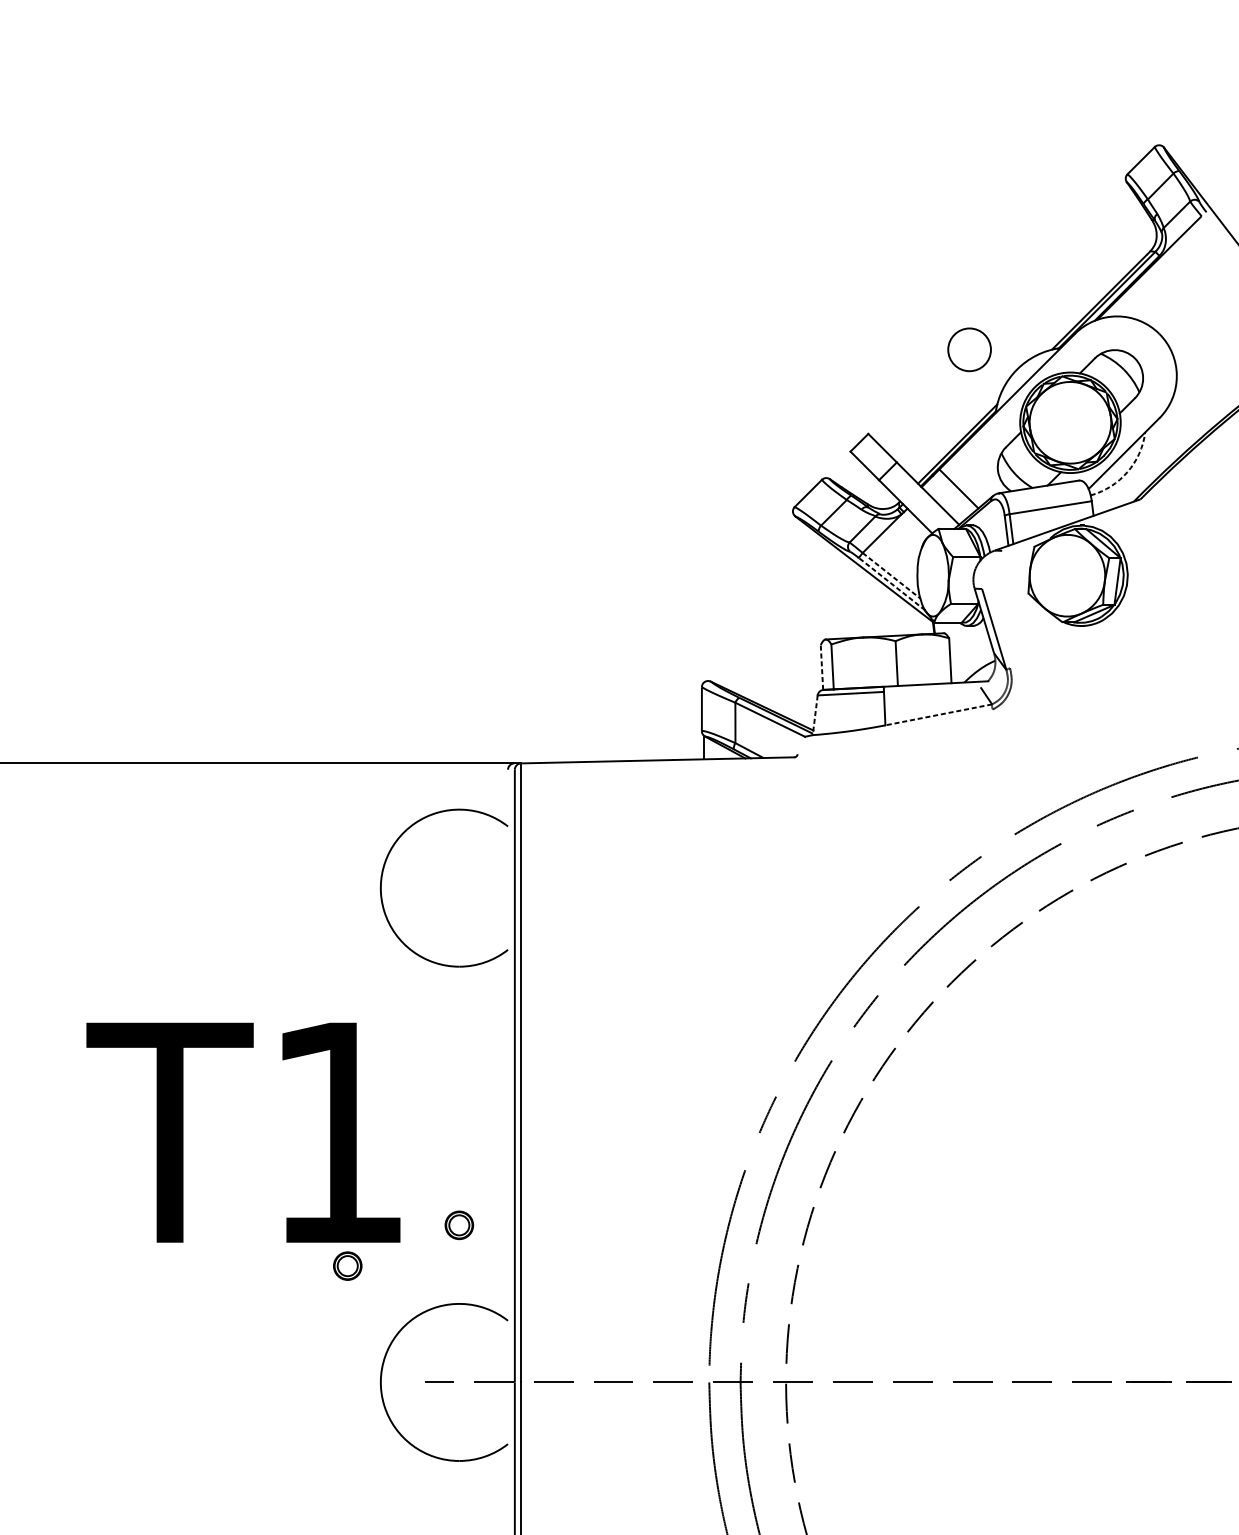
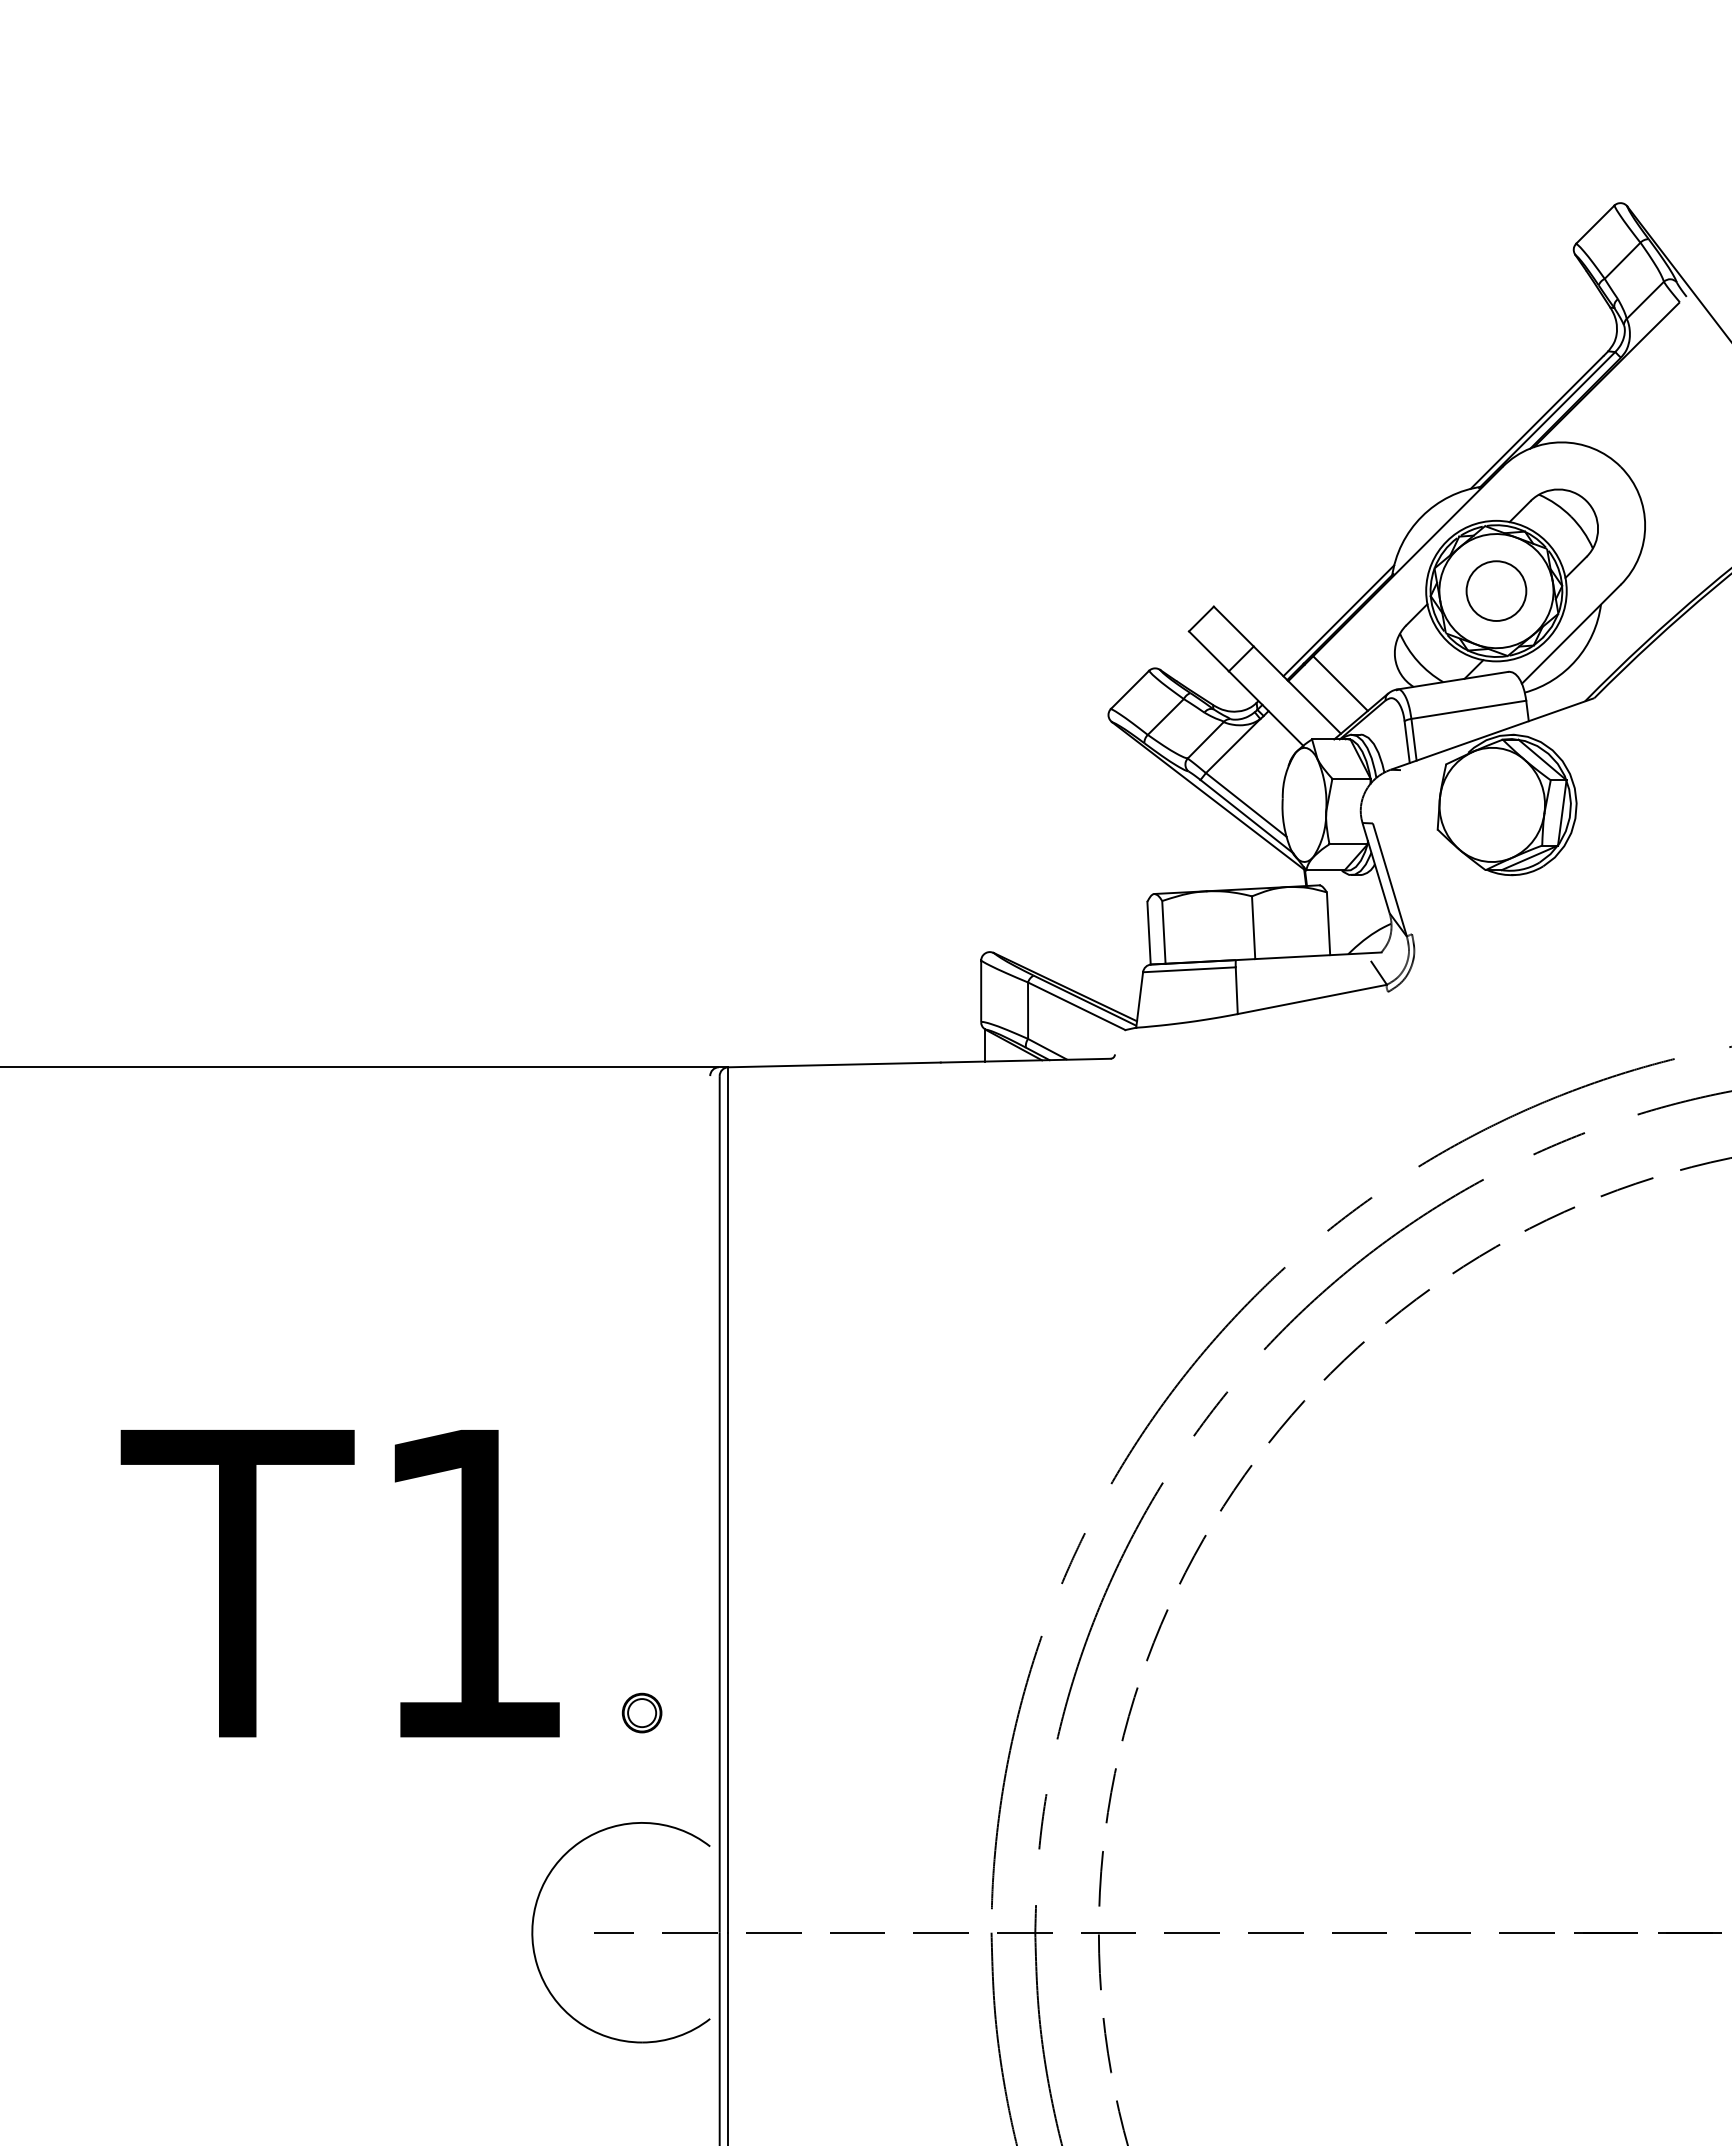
circle: (969, 349) -> (1496, 590), moved
arc: (1127, 472) -> (1576, 660), dashed -> solid
line: (891, 576) -> (1246, 805), dashed -> solid
line: (891, 584) -> (1246, 816), dashed -> solid
line: (822, 667) -> (1149, 932), dashed -> solid
line: (815, 714) -> (1139, 999), dashed -> solid
line: (938, 714) -> (1312, 999), dashed -> solid
part: (382, 878) -> (534, 1228), removed
part: (347, 1265) -> (485, 1769), removed

